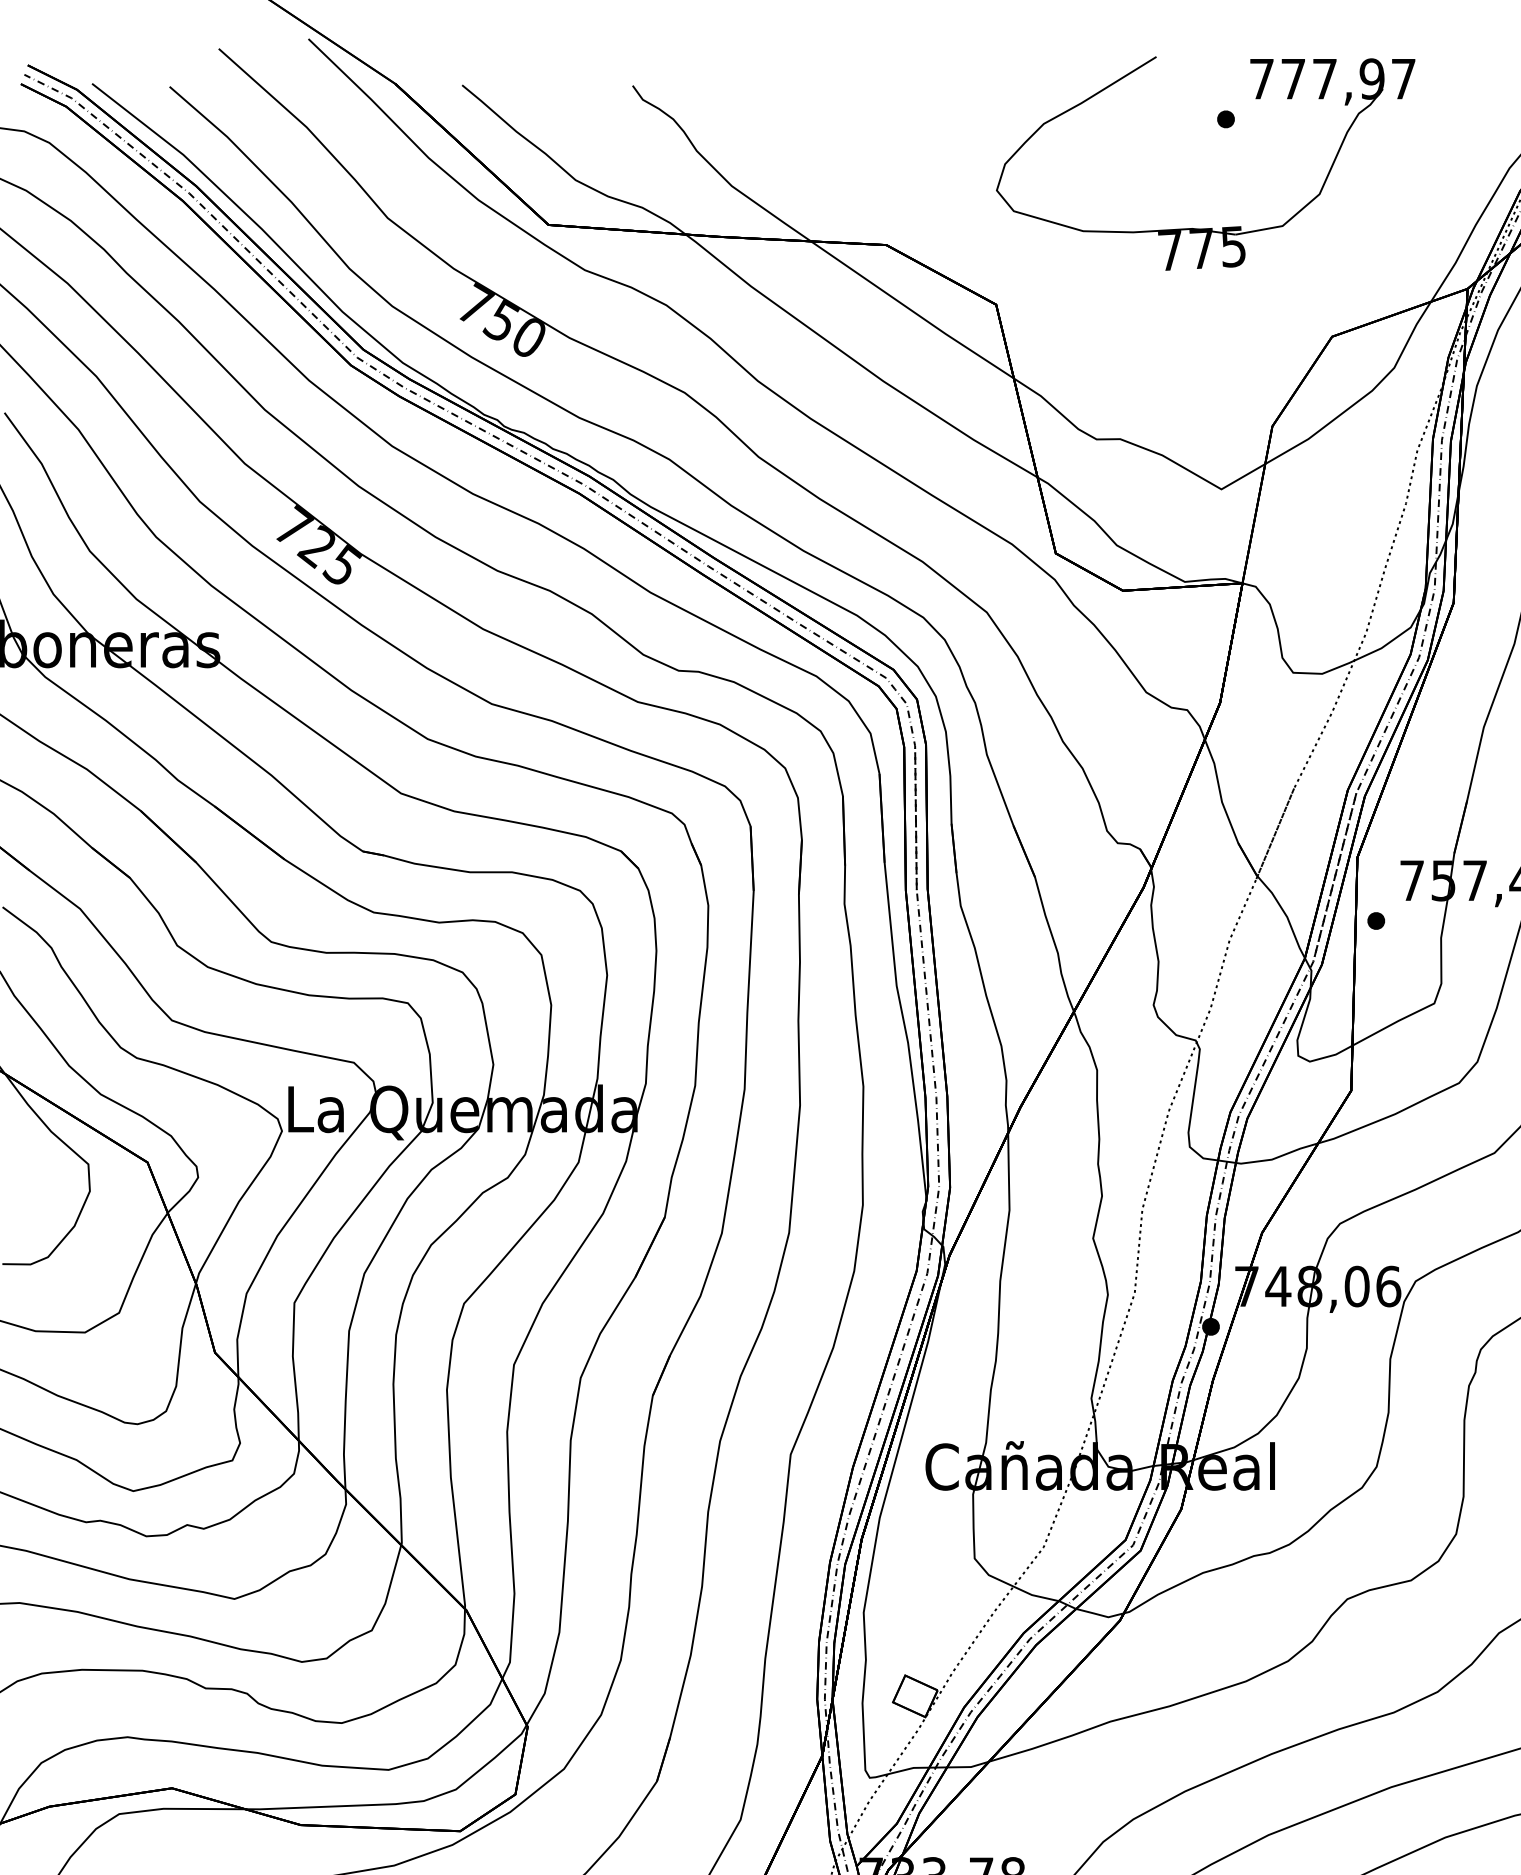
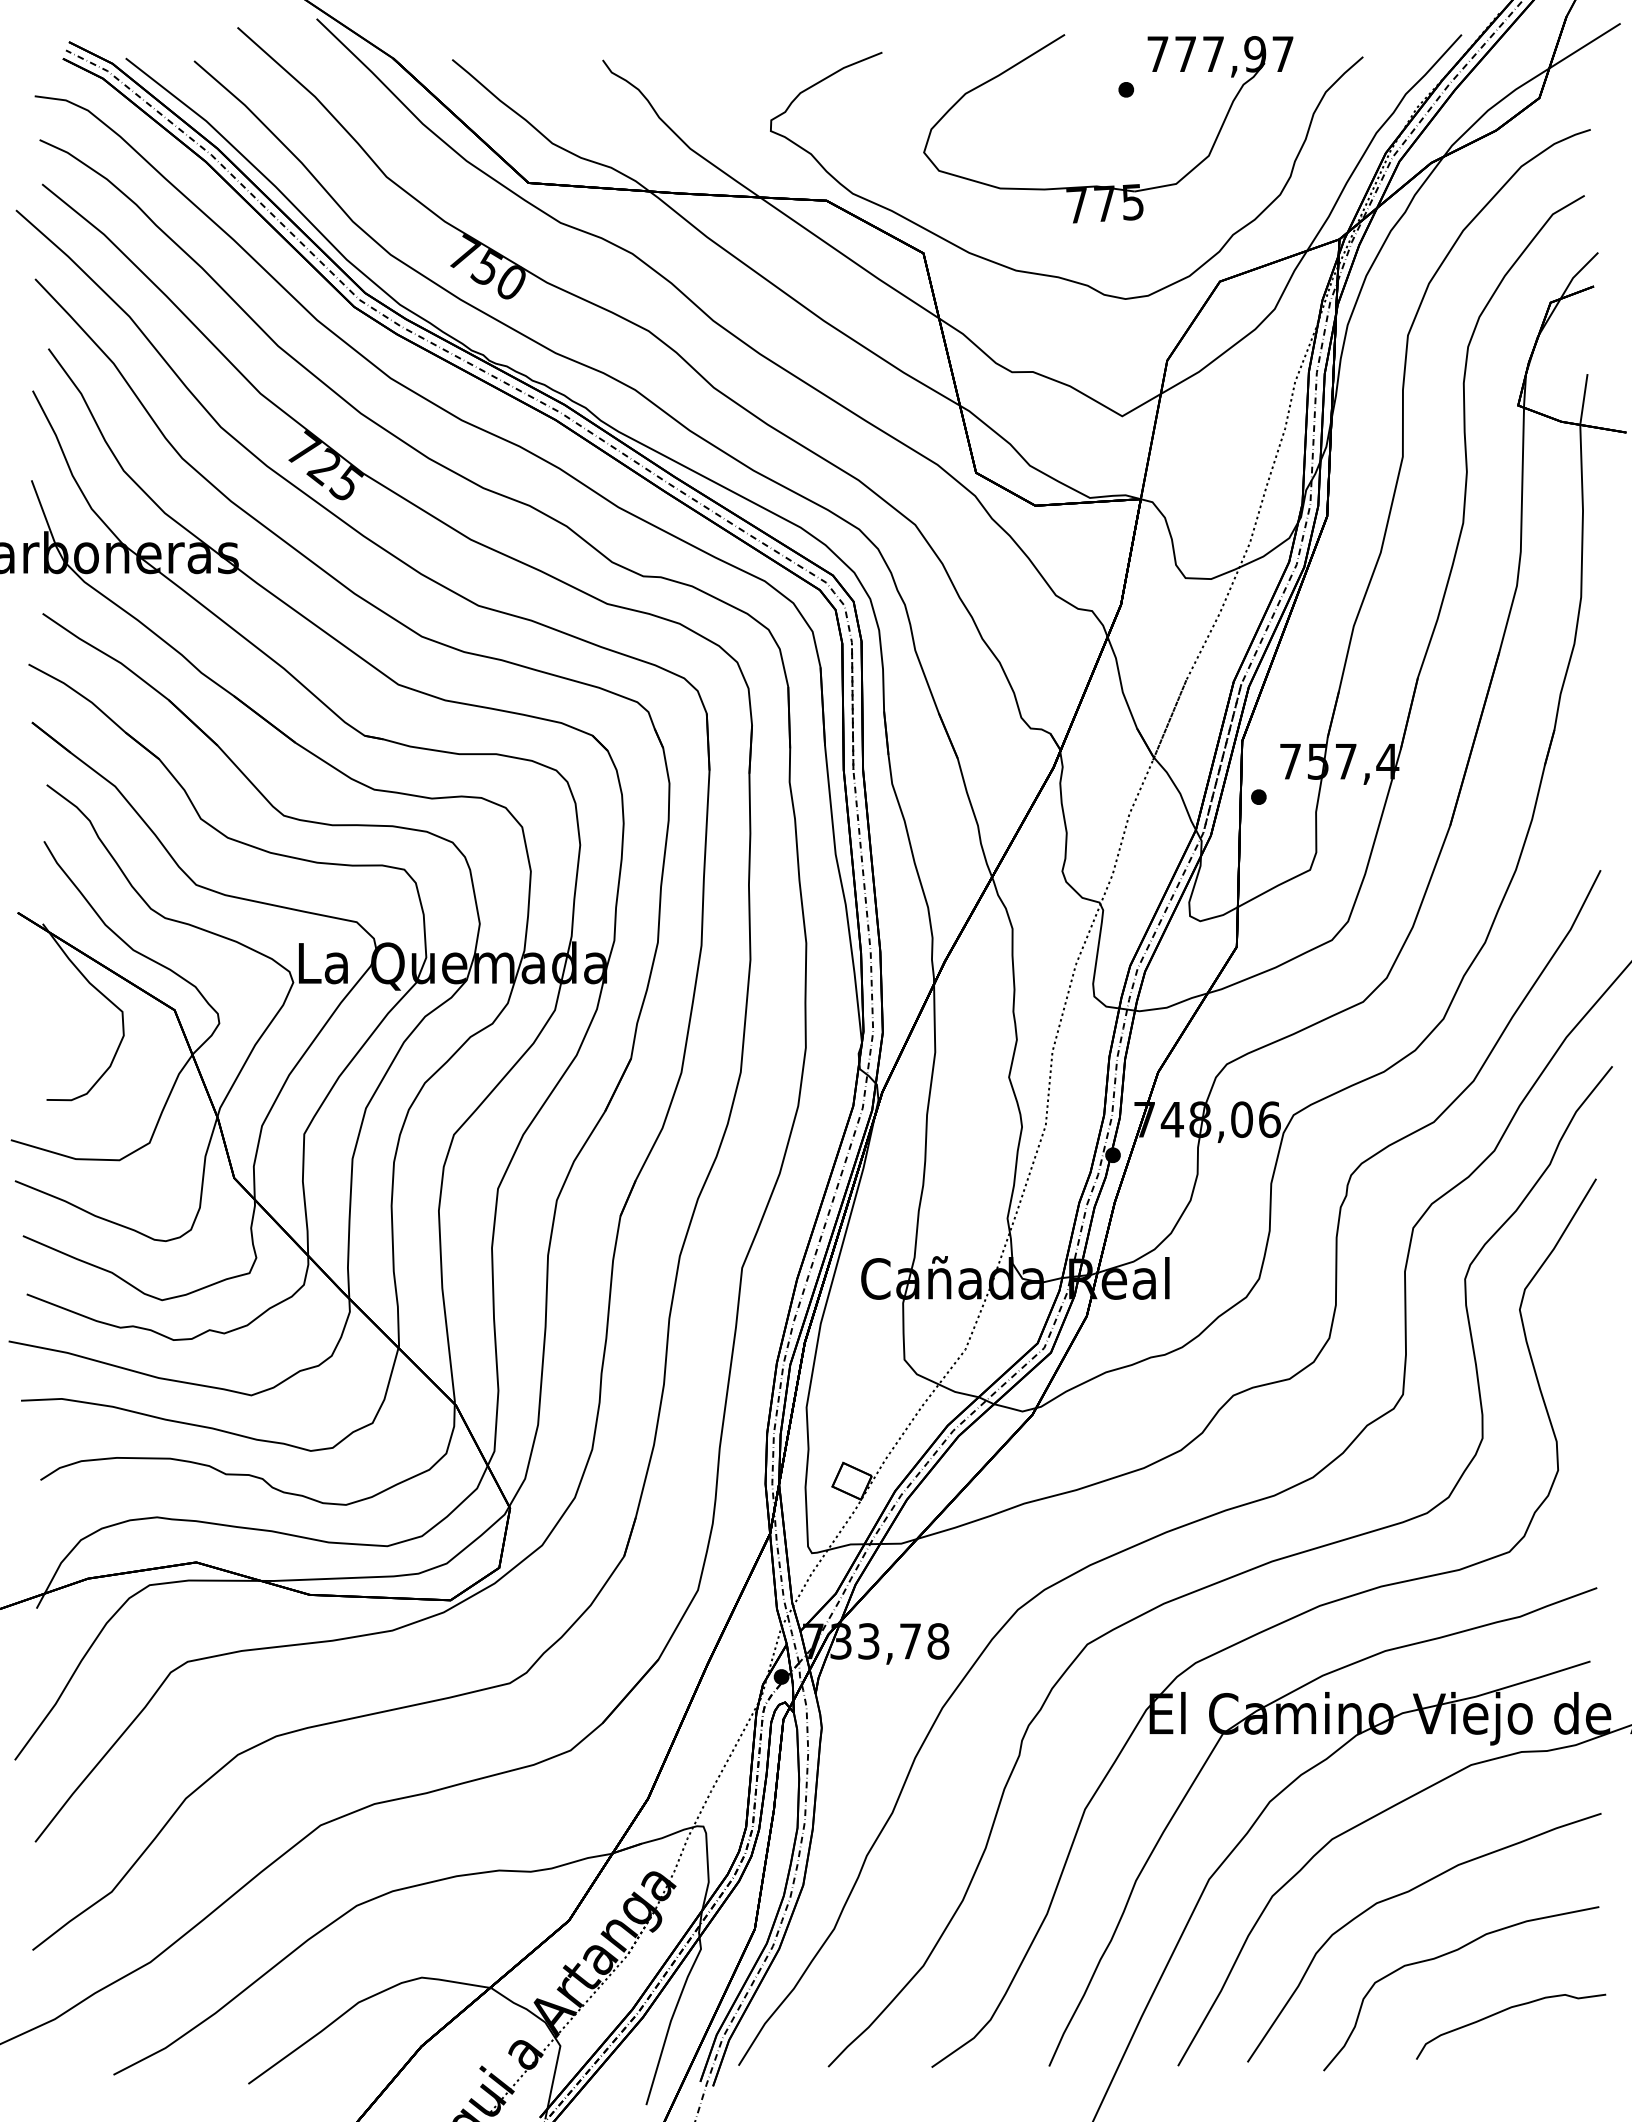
curve: (1137, 328) -> (1048, 274), added

